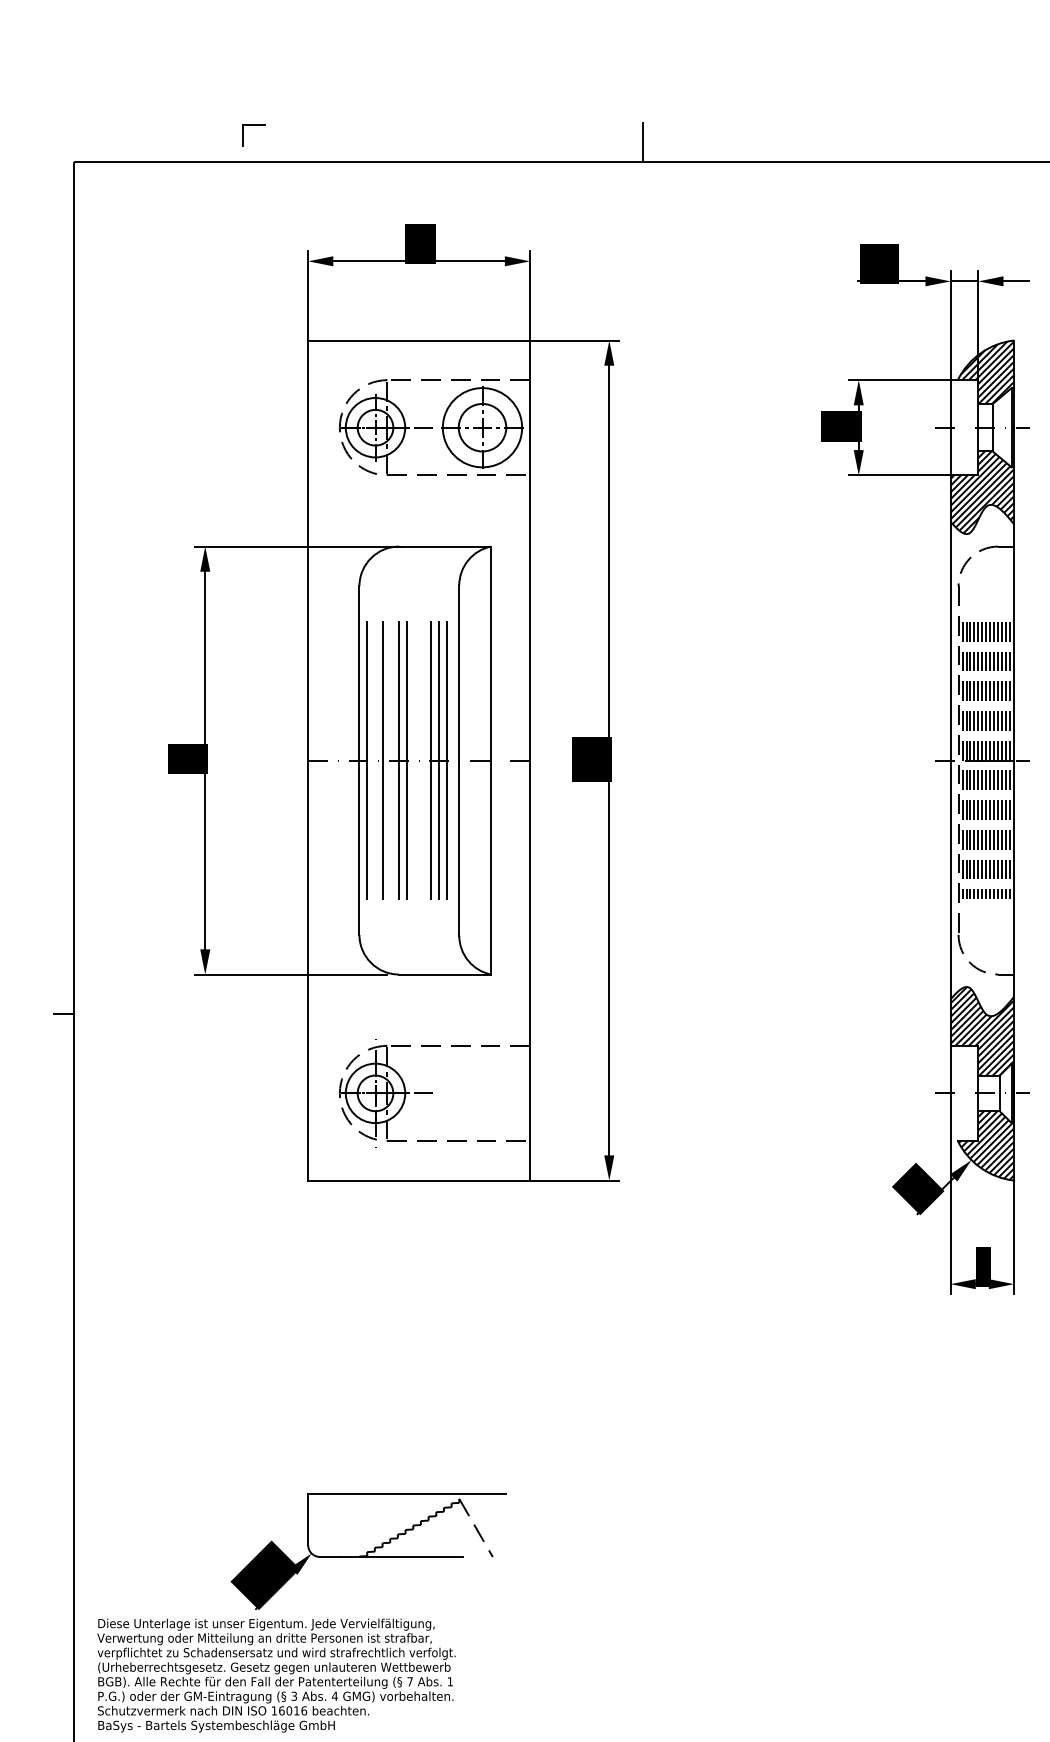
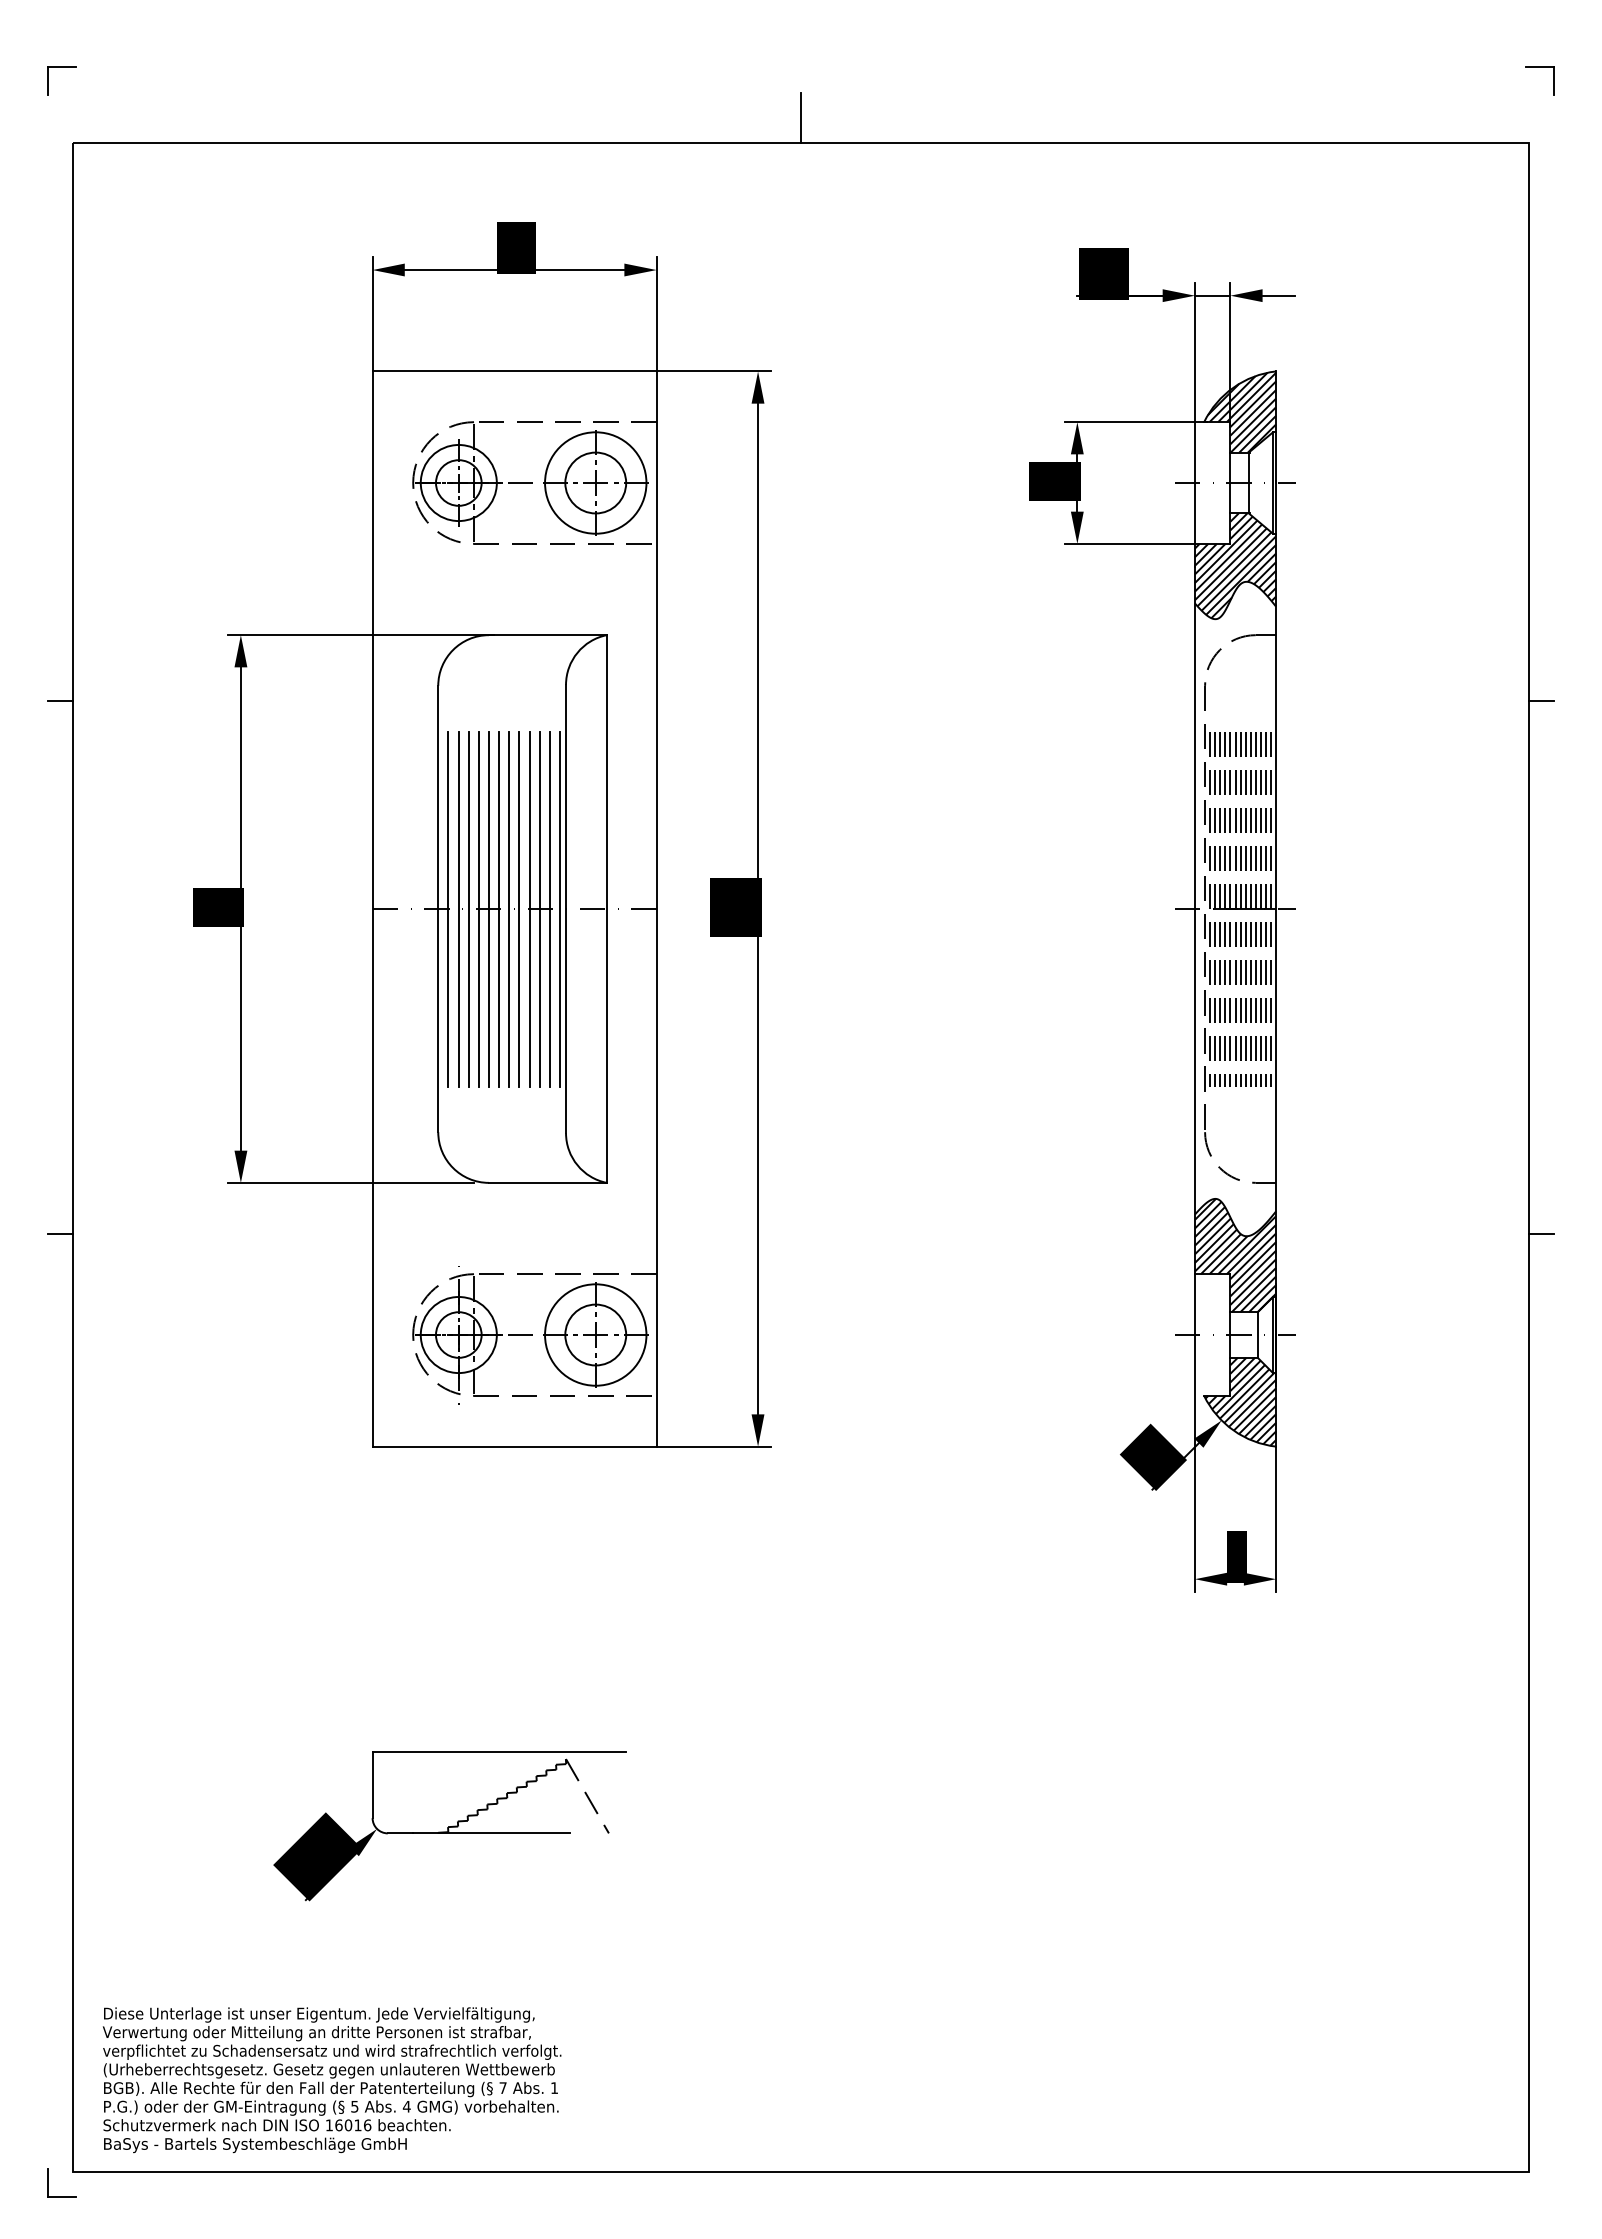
part: (253, 124) -> (61, 67), moved
line: (64, 598) -> (60, 701), added
line: (375, 760) -> (458, 908), added
line: (390, 760) -> (478, 908), added
line: (415, 760) -> (509, 908), added
line: (422, 760) -> (519, 908), added
line: (454, 760) -> (559, 908), added
part: (482, 1092) -> (595, 1334), added
part: (368, 1551) -> (449, 1826), moved
text: (294, 1695) -> (354, 2105), 3 -> 5

